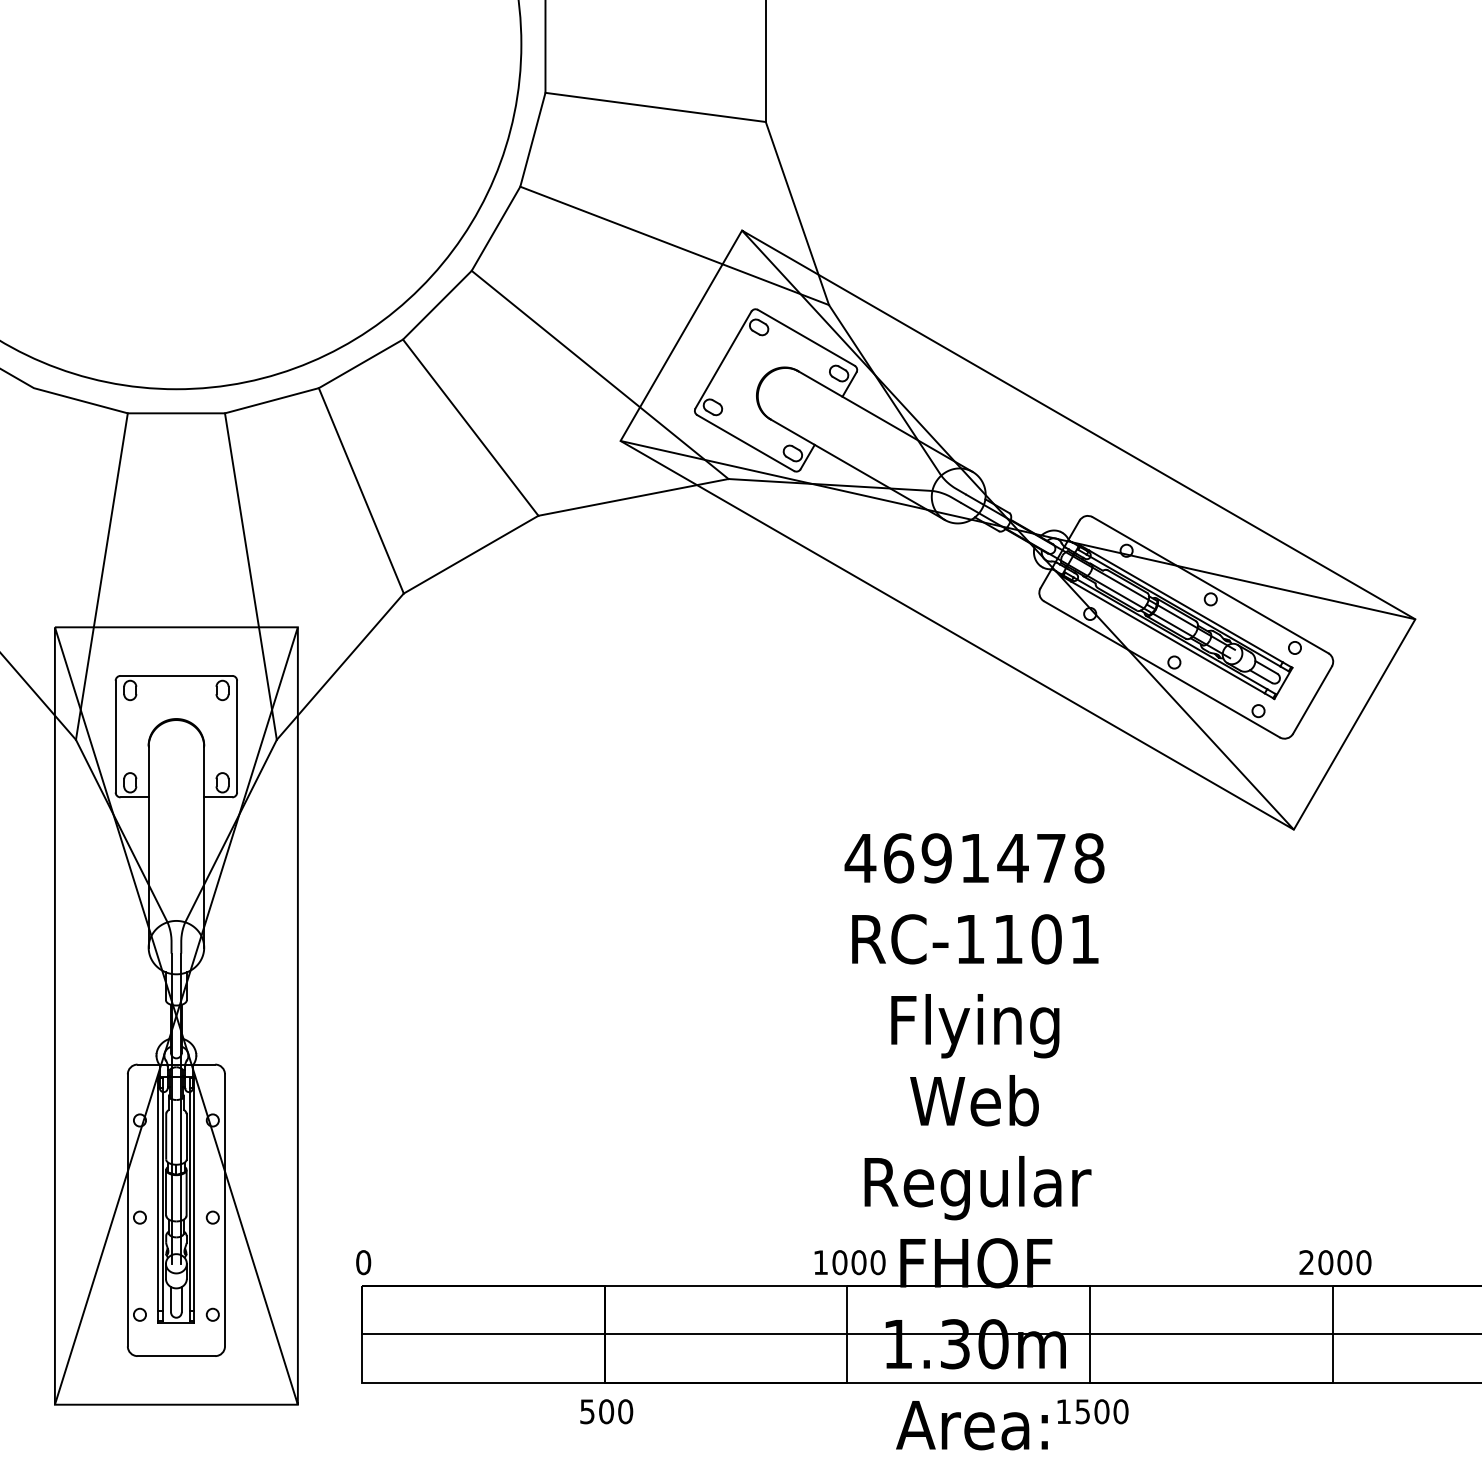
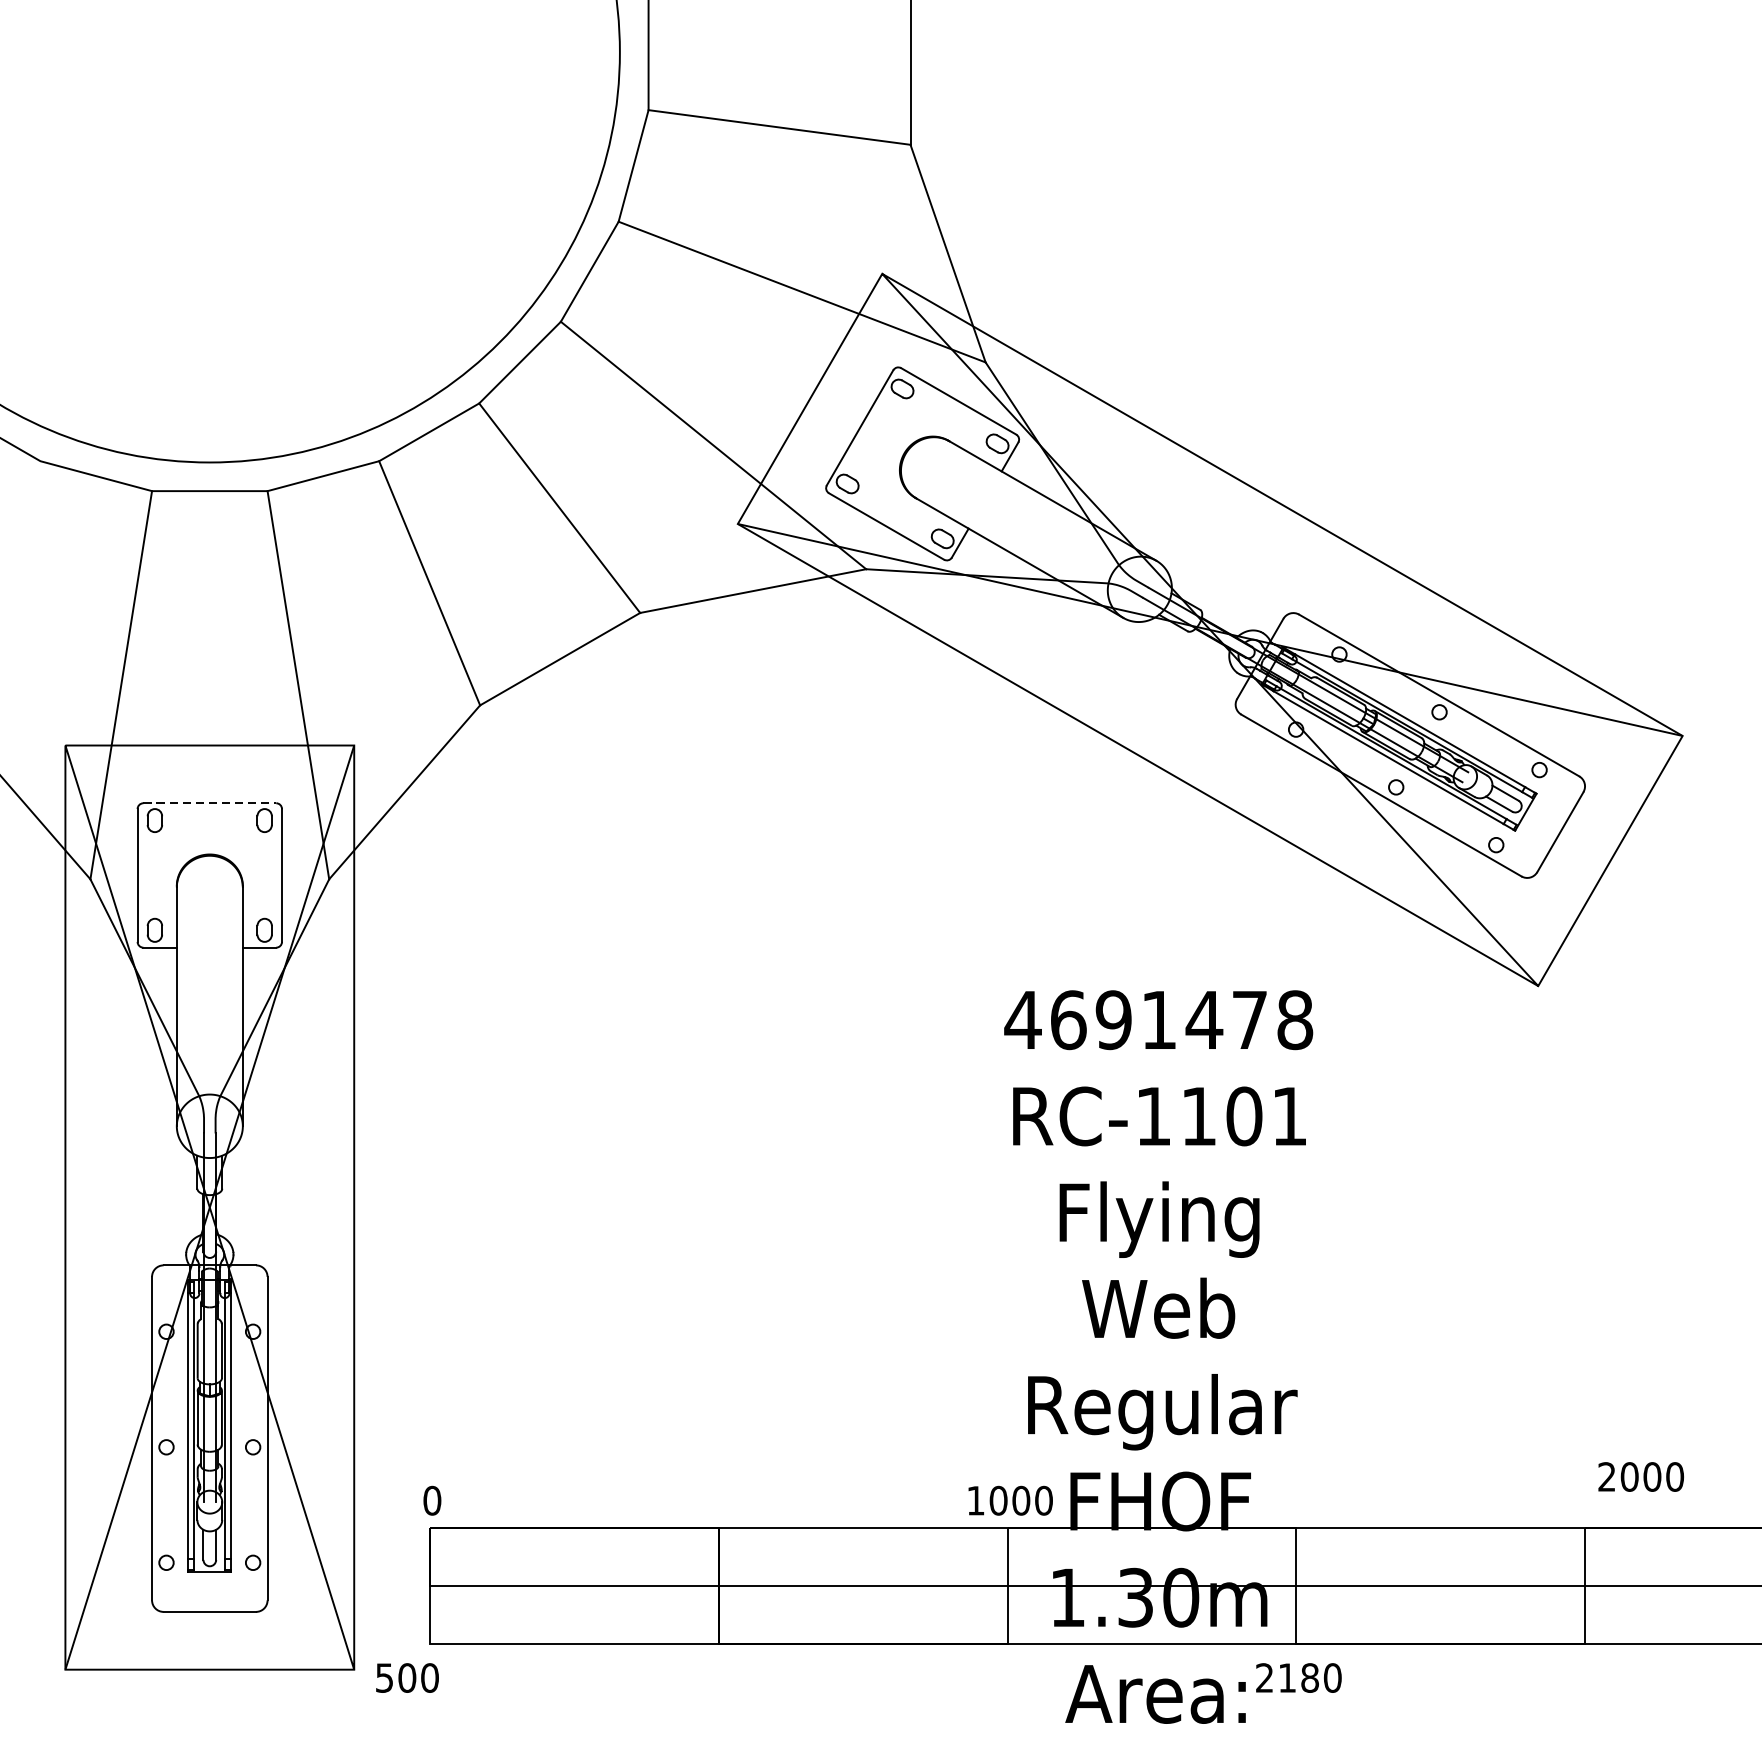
line: (176, 675) -> (209, 802), solid -> dashed
text: (1335, 1262) -> (1641, 1476), moved
text: (606, 1411) -> (407, 1677), moved
text: (1082, 1411) -> (1286, 1677), 1500 -> 2180

